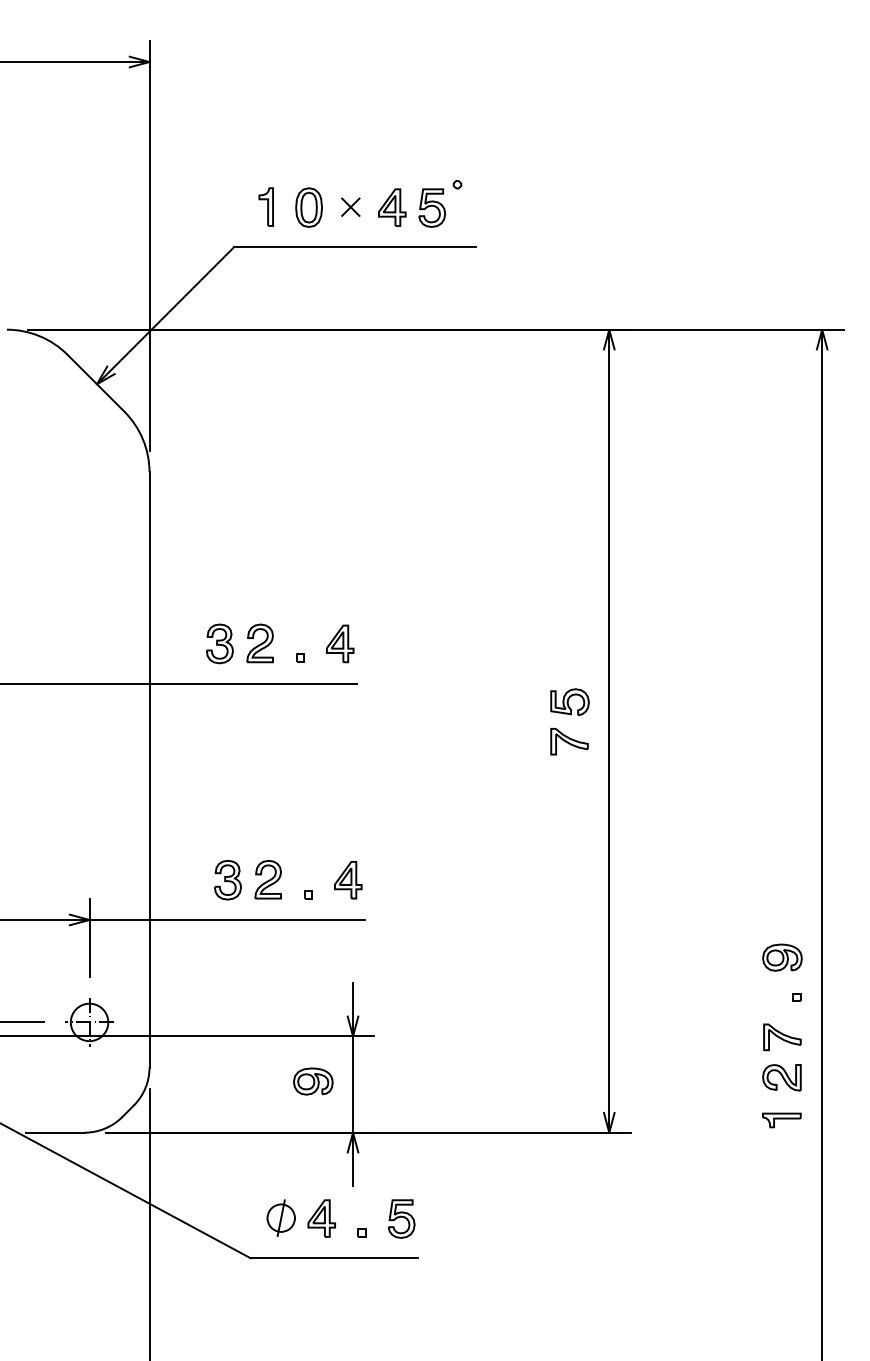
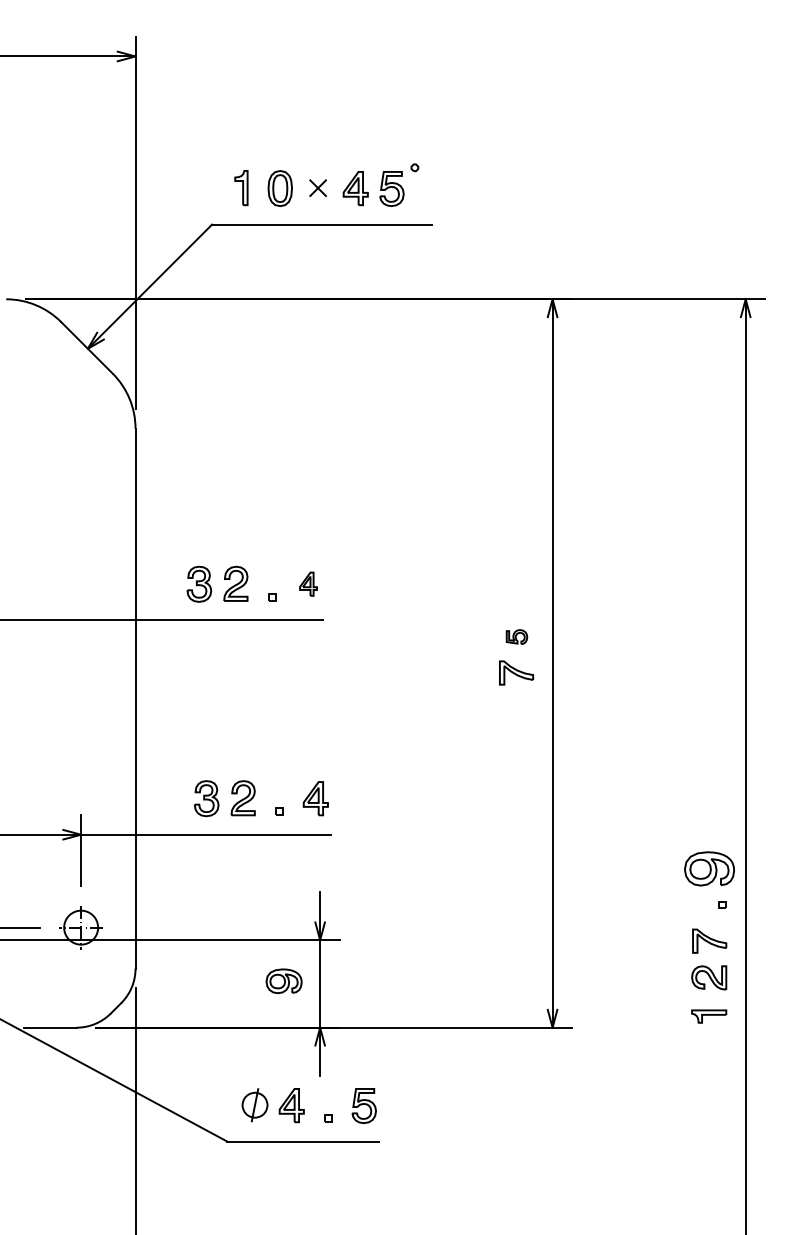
part: (340, 643) -> (308, 583), size x0.7
part: (569, 701) -> (516, 636), size x0.6
part: (782, 957) -> (709, 868), size x1.4

